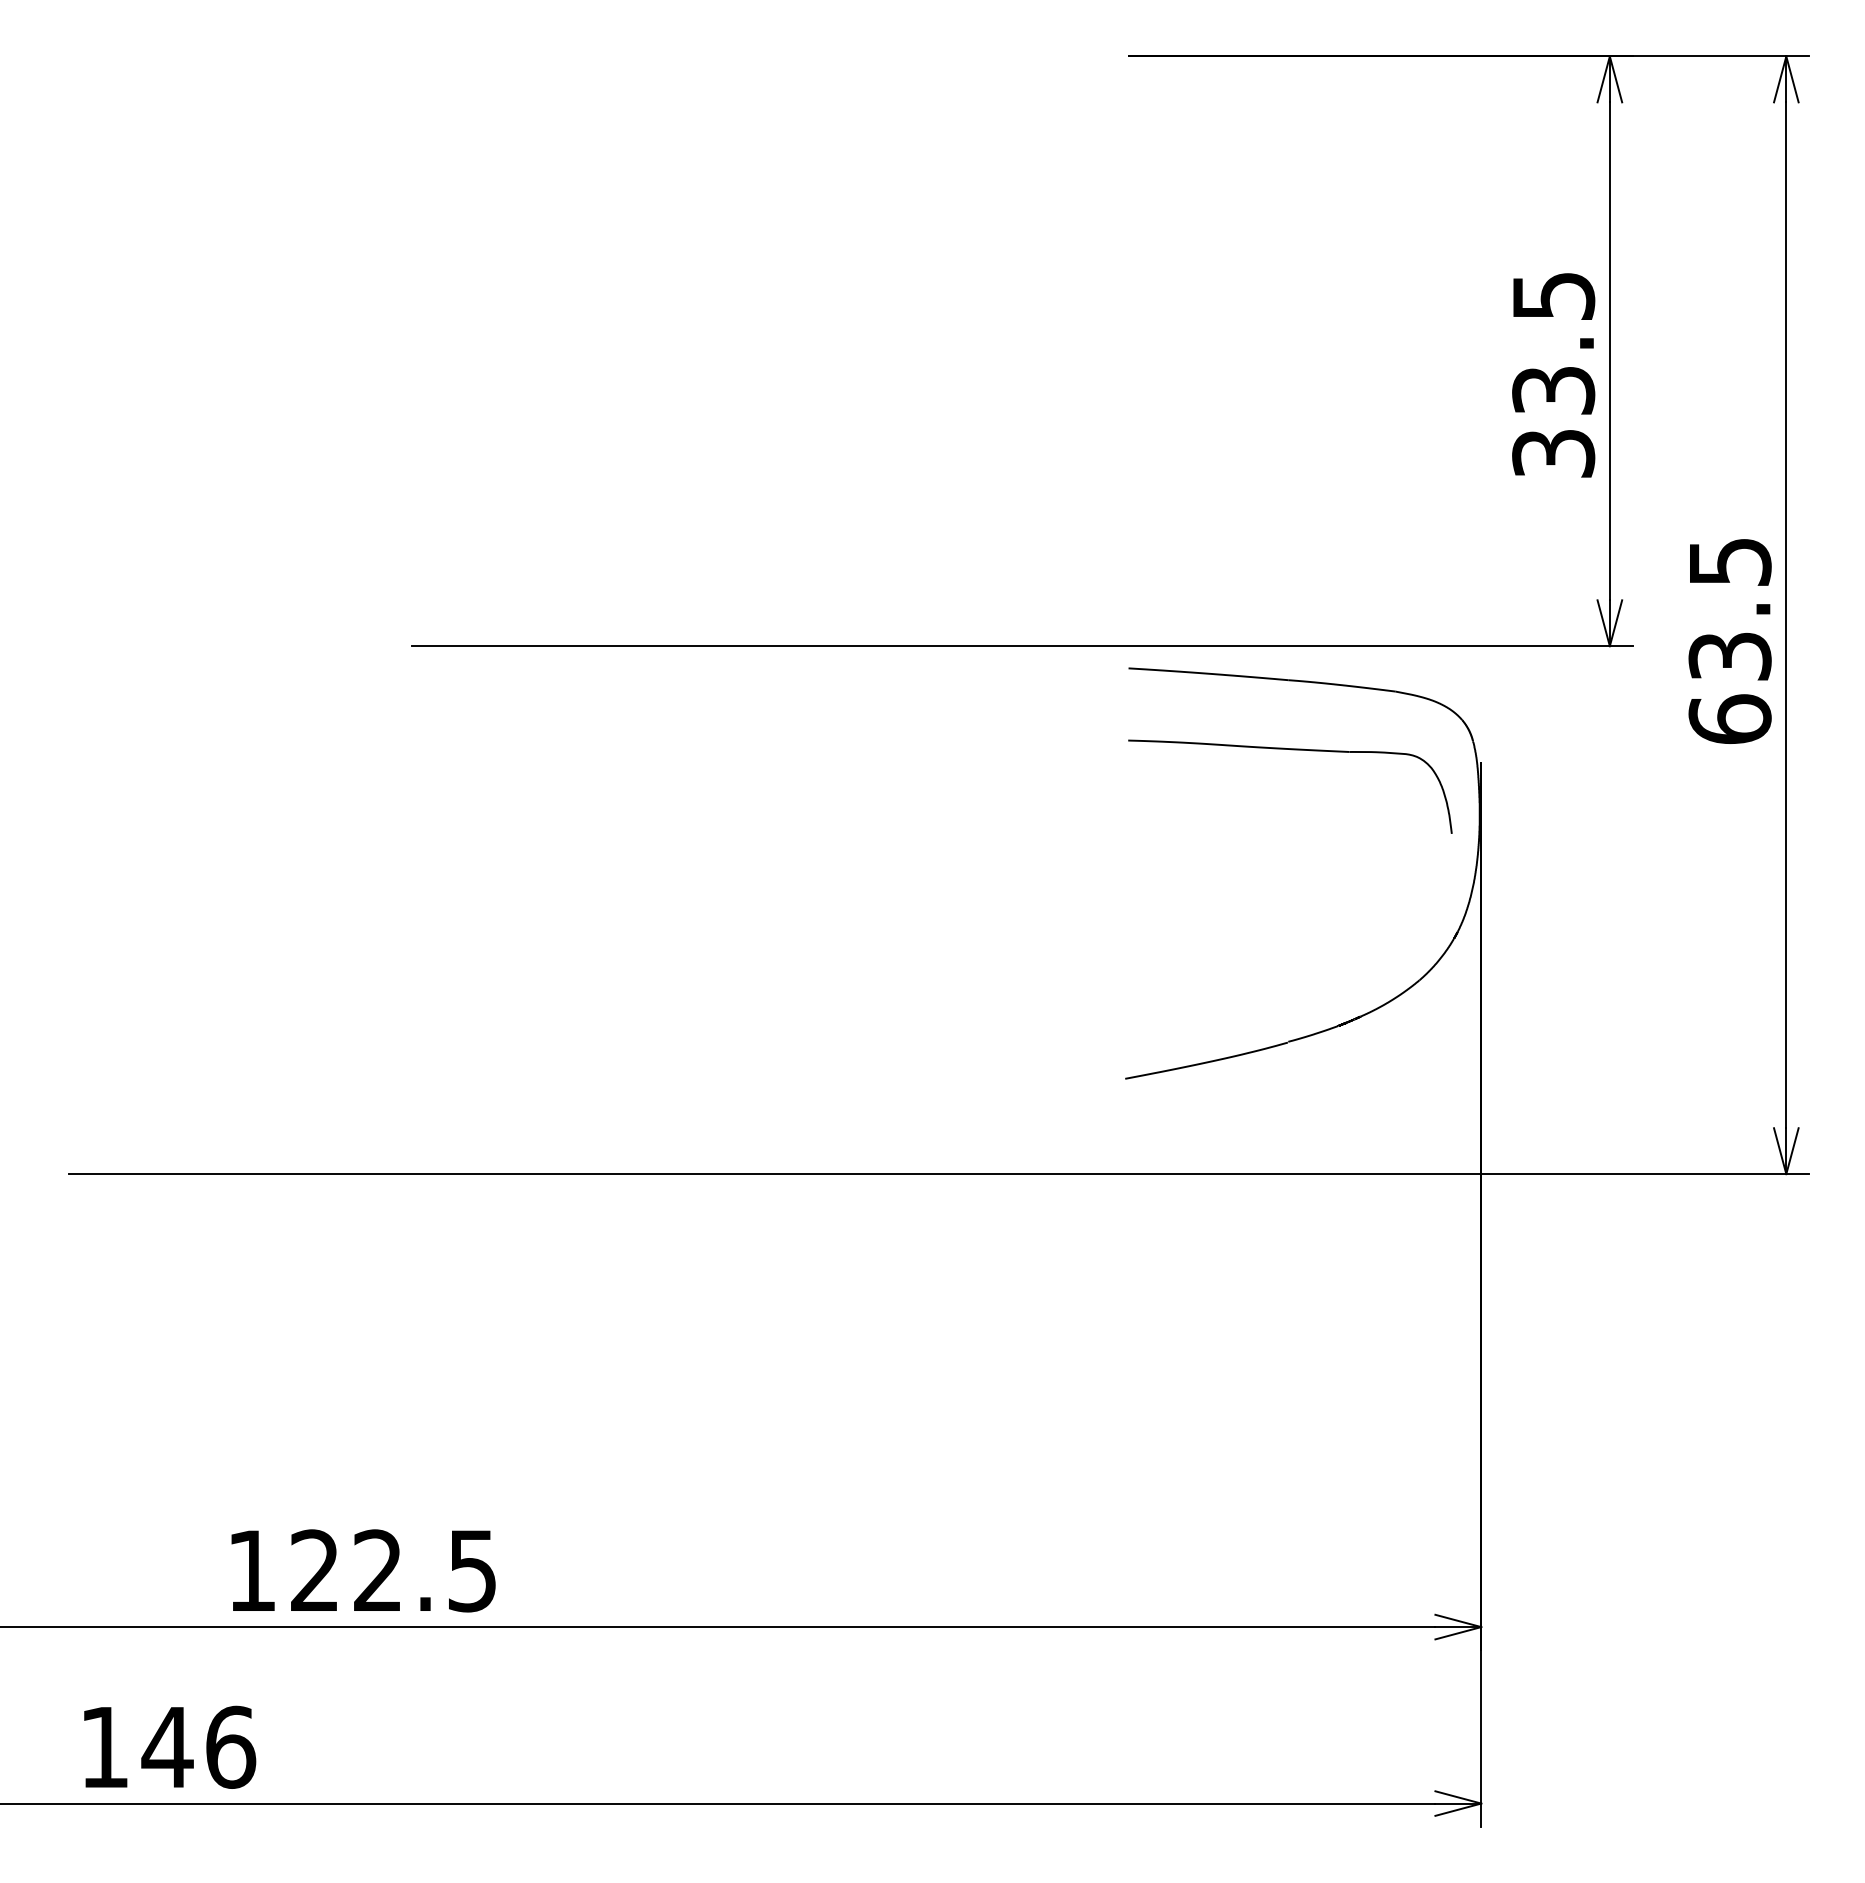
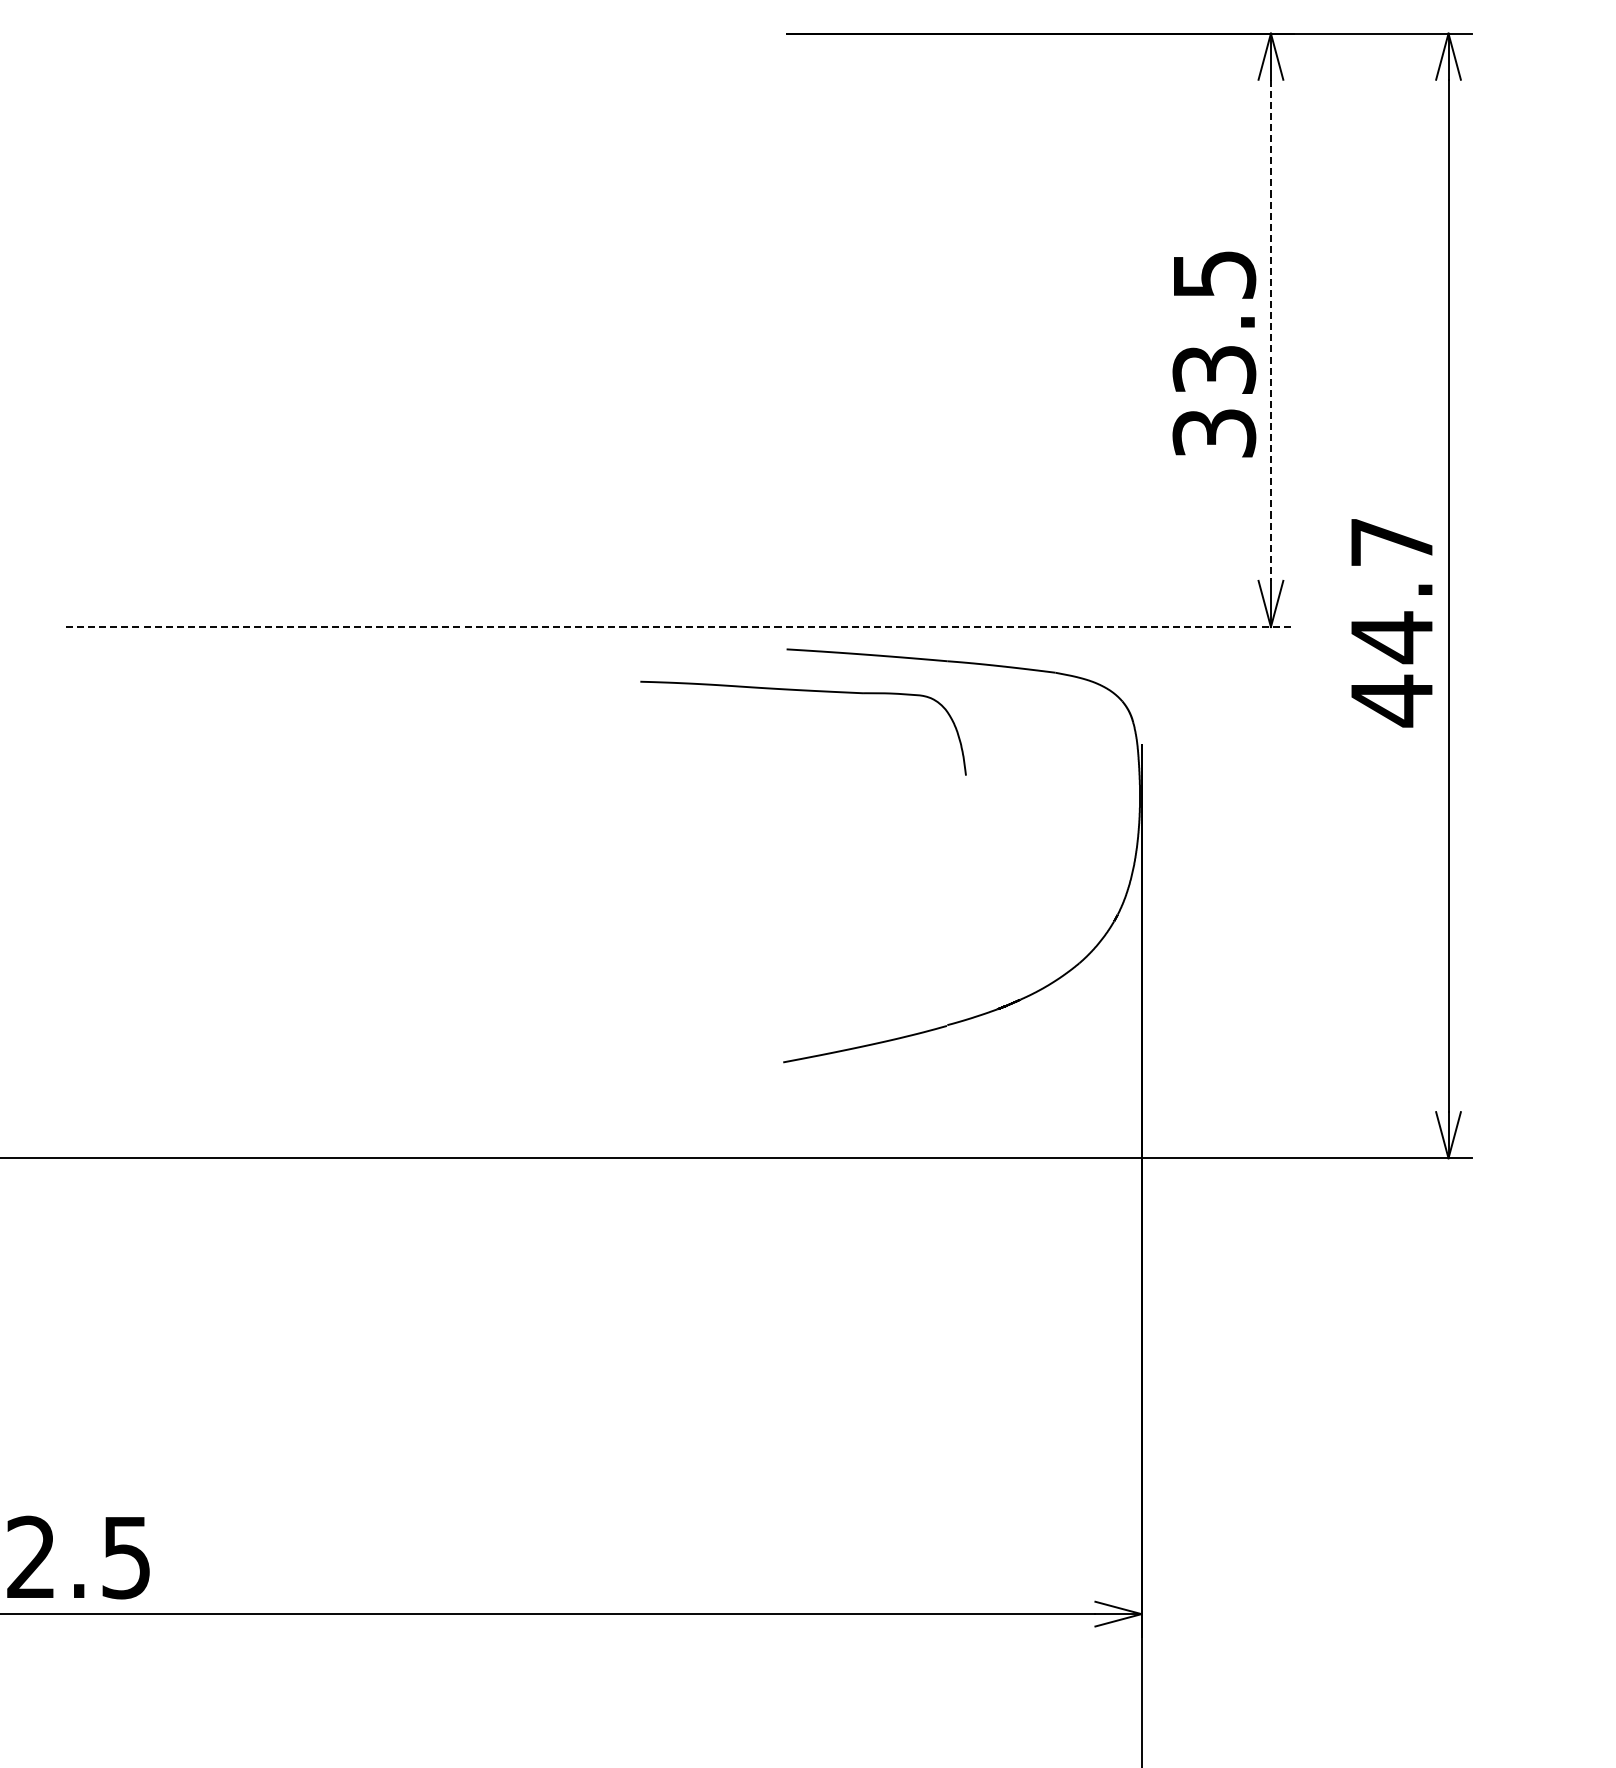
line: (1609, 351) -> (1270, 330), solid -> dashed
text: (1729, 642) -> (1391, 623), 63.5 -> 44.7
line: (1023, 646) -> (680, 627), solid -> dashed
part: (1291, 750) -> (804, 691), moved

